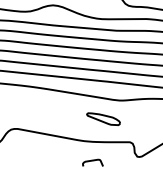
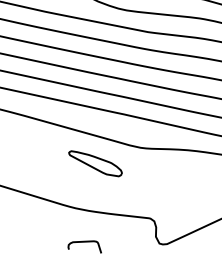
part: (103, 118) -> (95, 162), moved

